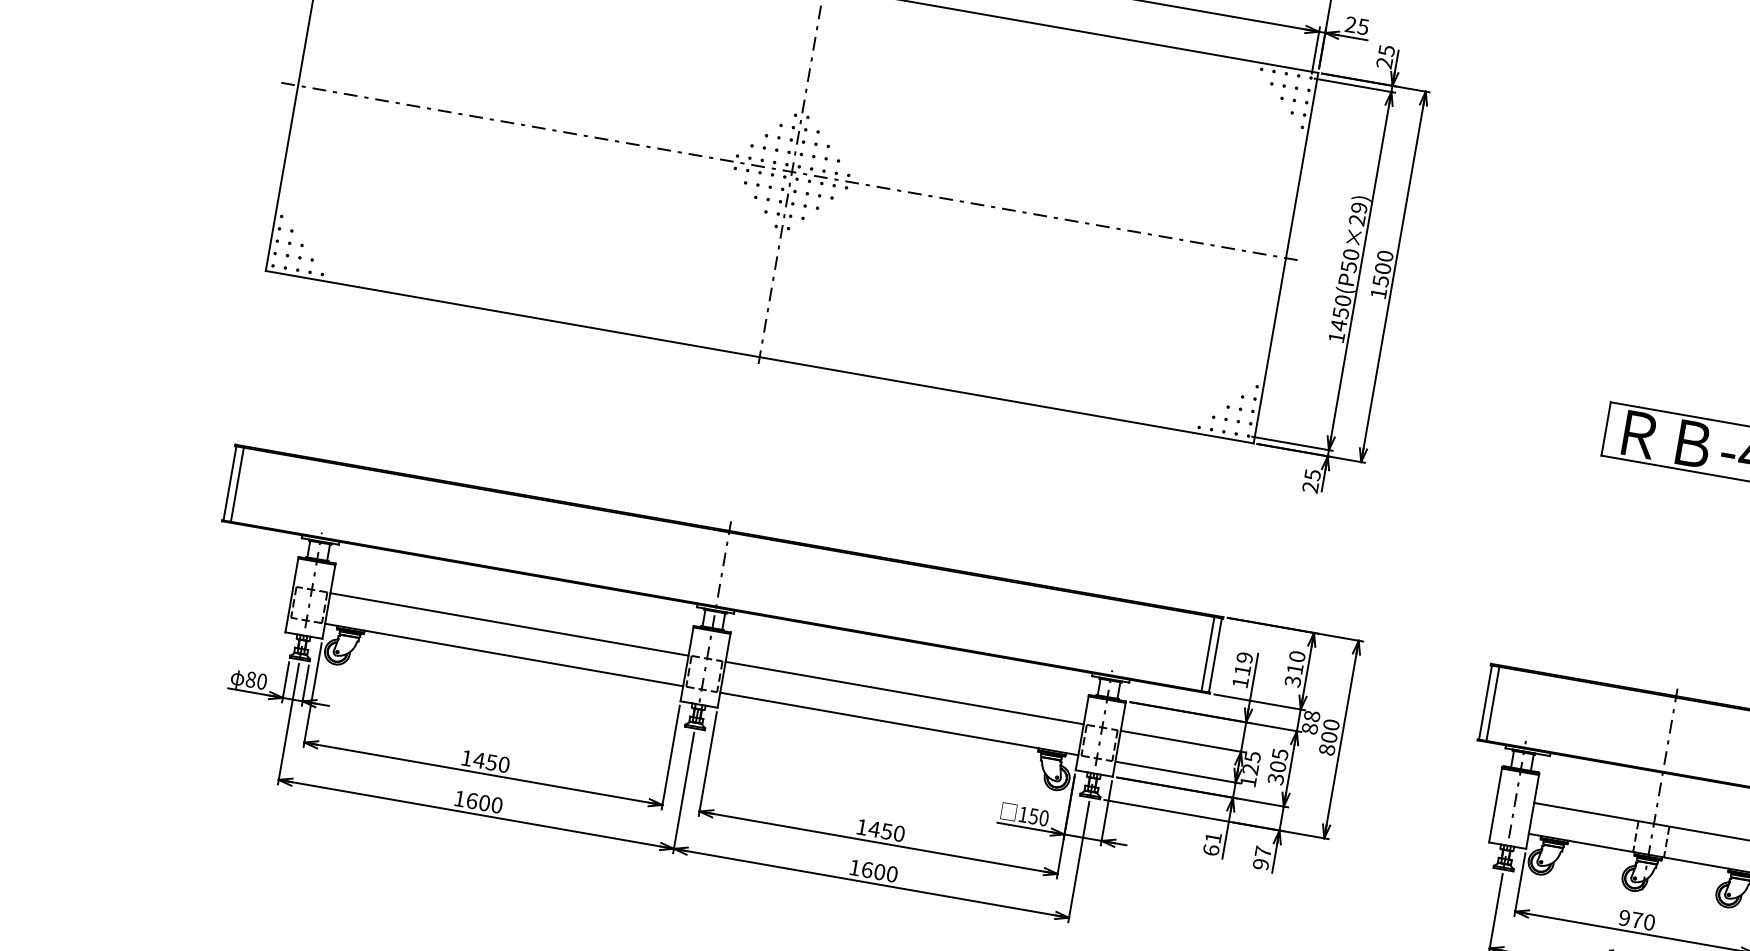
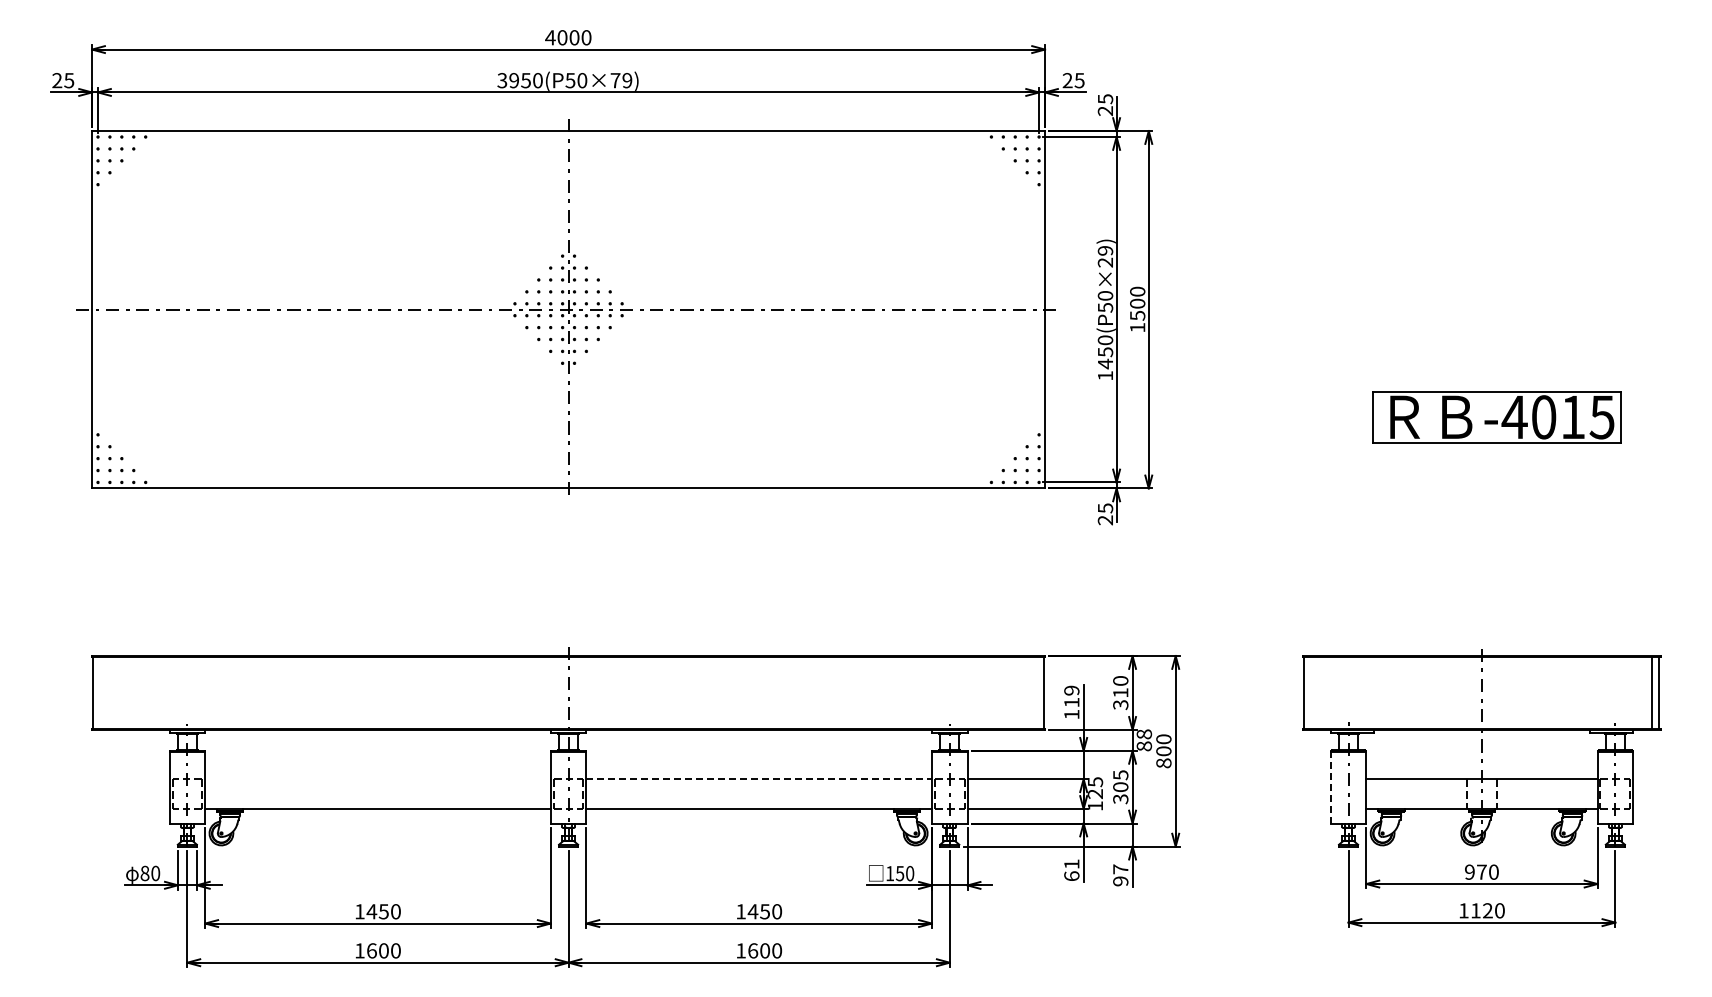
line: (237, 484) -> (100, 692), removed
line: (508, 624) -> (377, 779), removed
line: (1207, 653) -> (1036, 692), removed
line: (904, 693) -> (759, 779), solid -> dashed
line: (1492, 703) -> (1311, 692), removed
line: (1495, 805) -> (1330, 787), solid -> dashed

